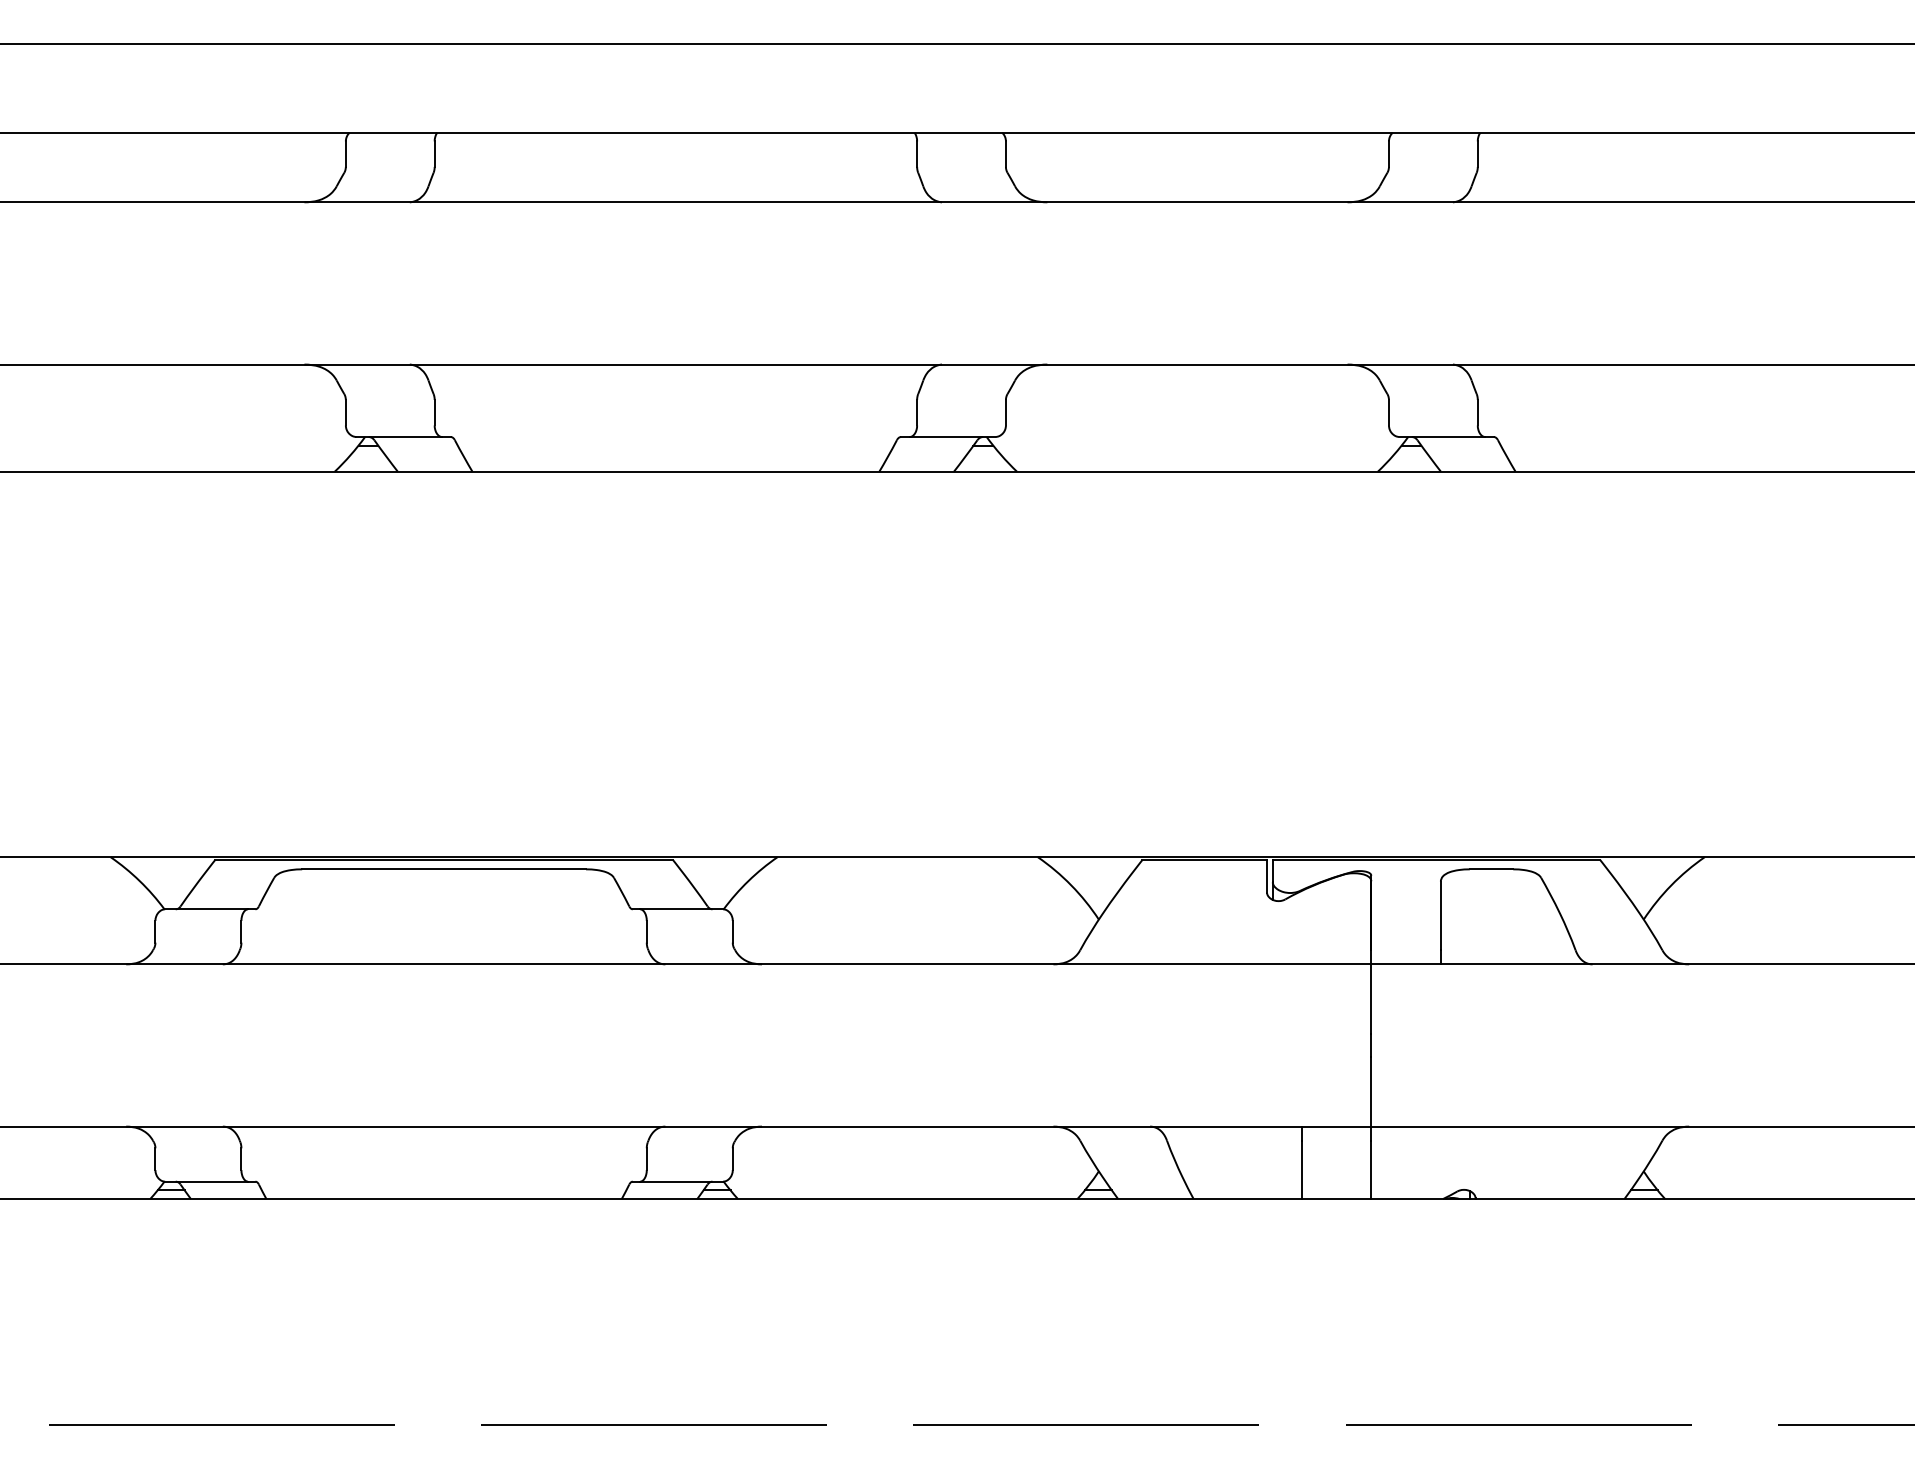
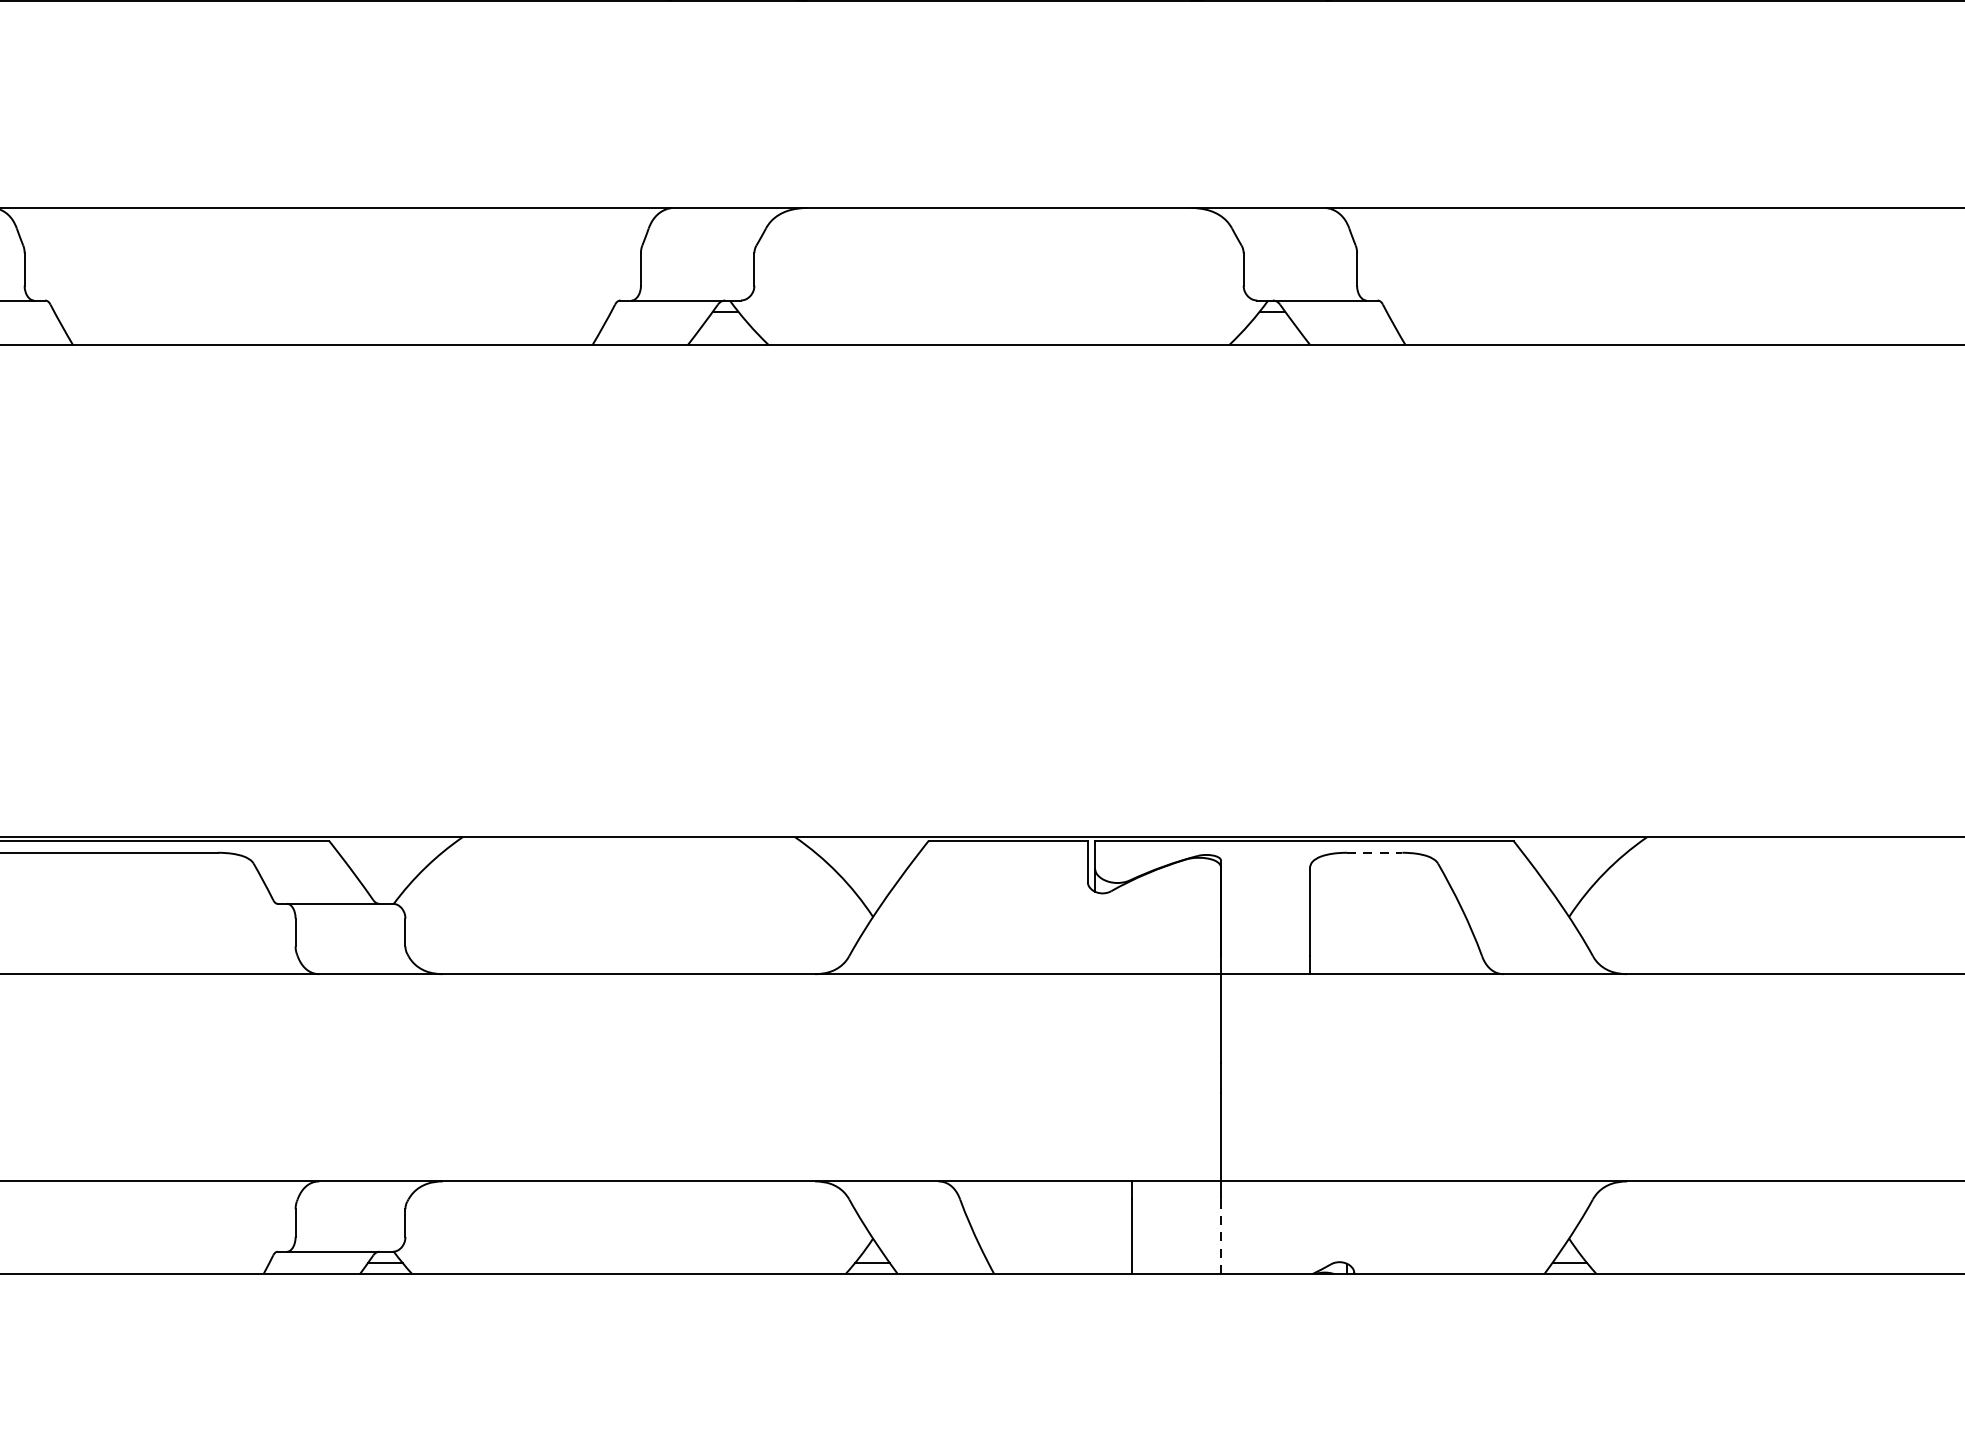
line: (1491, 869) -> (1374, 852), solid -> dashed
line: (1371, 1169) -> (1221, 1236), solid -> dashed

